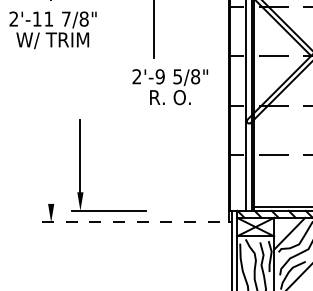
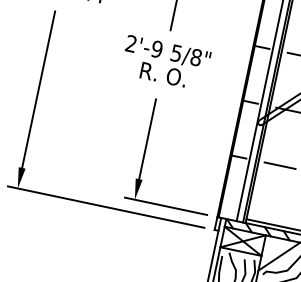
text: (170, 87) -> (165, 63), moved
line: (51, 132) -> (39, 88), added
part: (80, 165) -> (145, 149), moved
line: (130, 222) -> (105, 207), dashed -> solid

